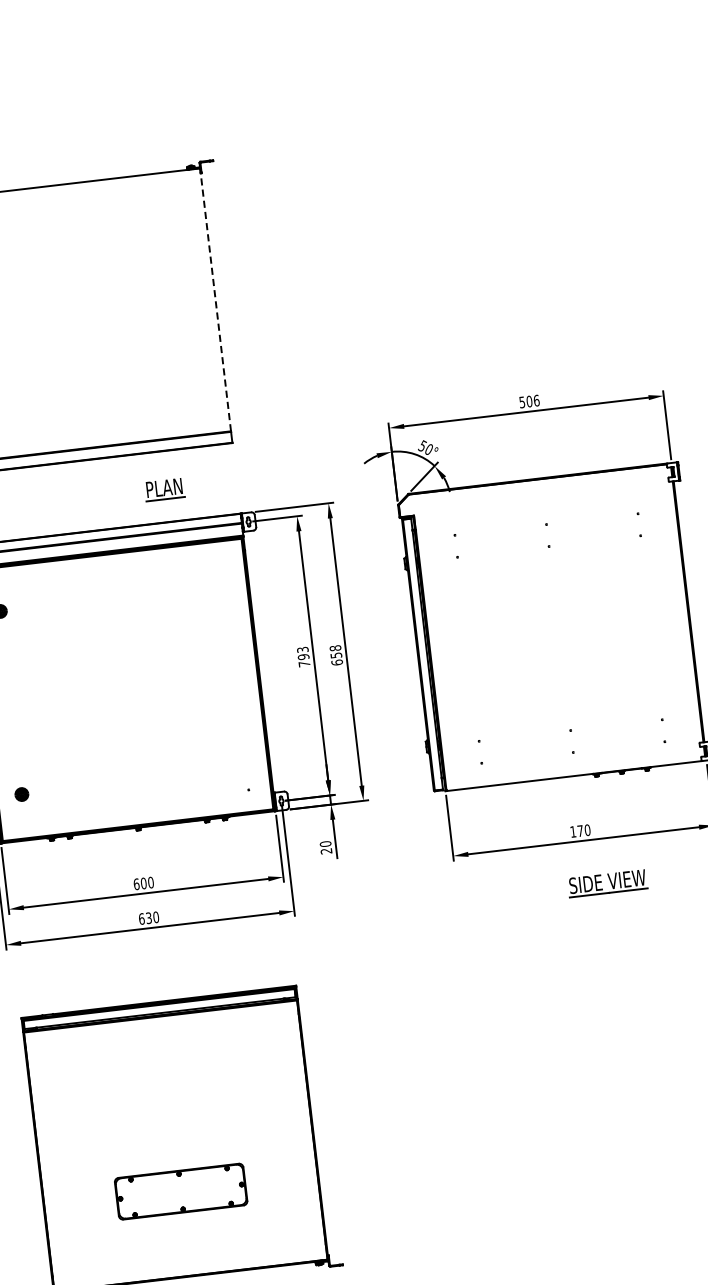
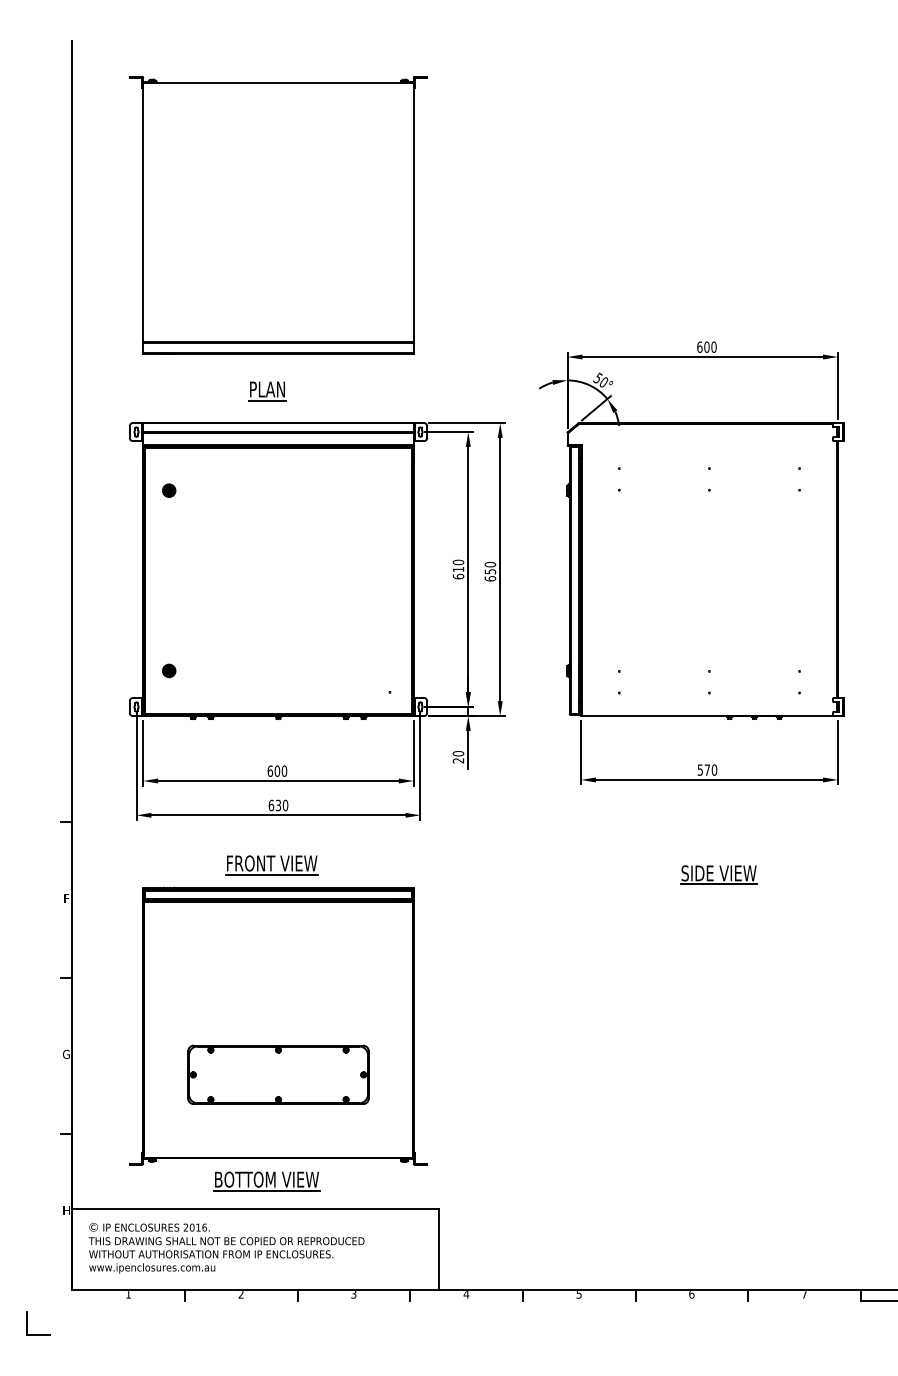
line: (215, 299) -> (413, 212), dashed -> solid
text: (528, 400) -> (706, 346), 506 -> 600
part: (164, 490) -> (267, 391), moved
text: (335, 648) -> (490, 564), 658 -> 650
text: (303, 656) -> (458, 569), 793 -> 610
text: (572, 831) -> (699, 769), 170 -> 570
part: (607, 882) -> (718, 874), moved
part: (149, 979) -> (271, 865), added
part: (181, 1191) -> (278, 1074), size x1.43

